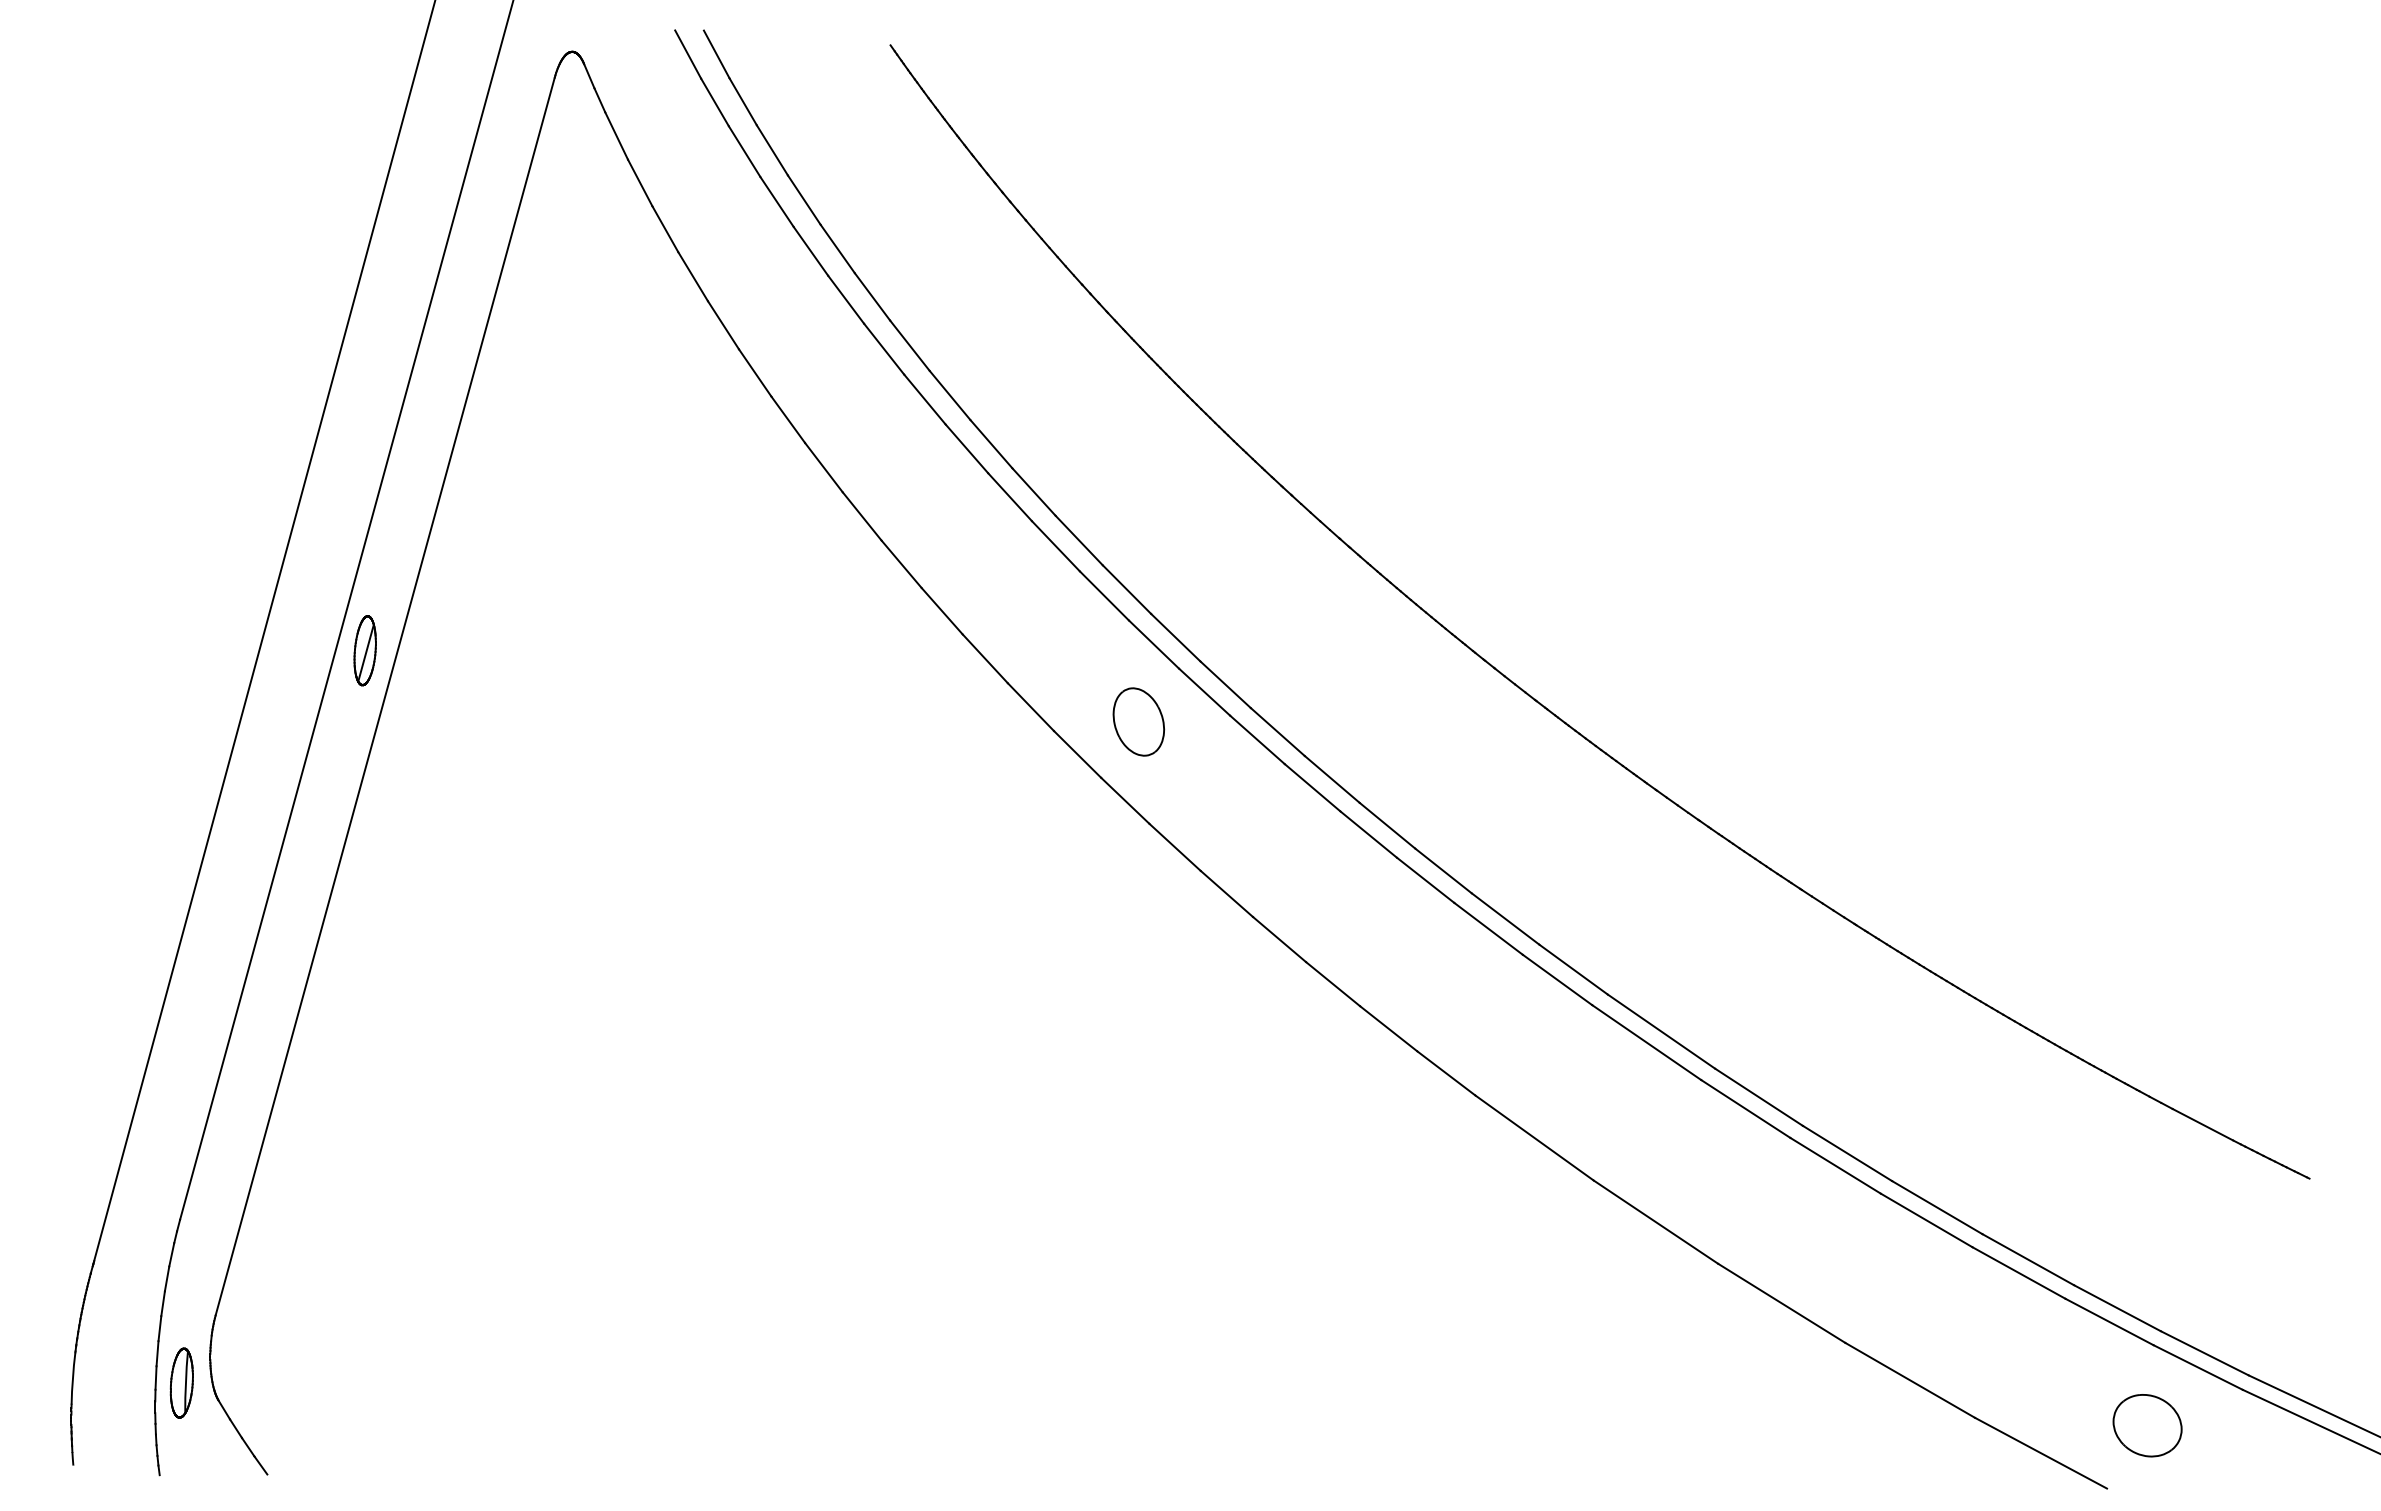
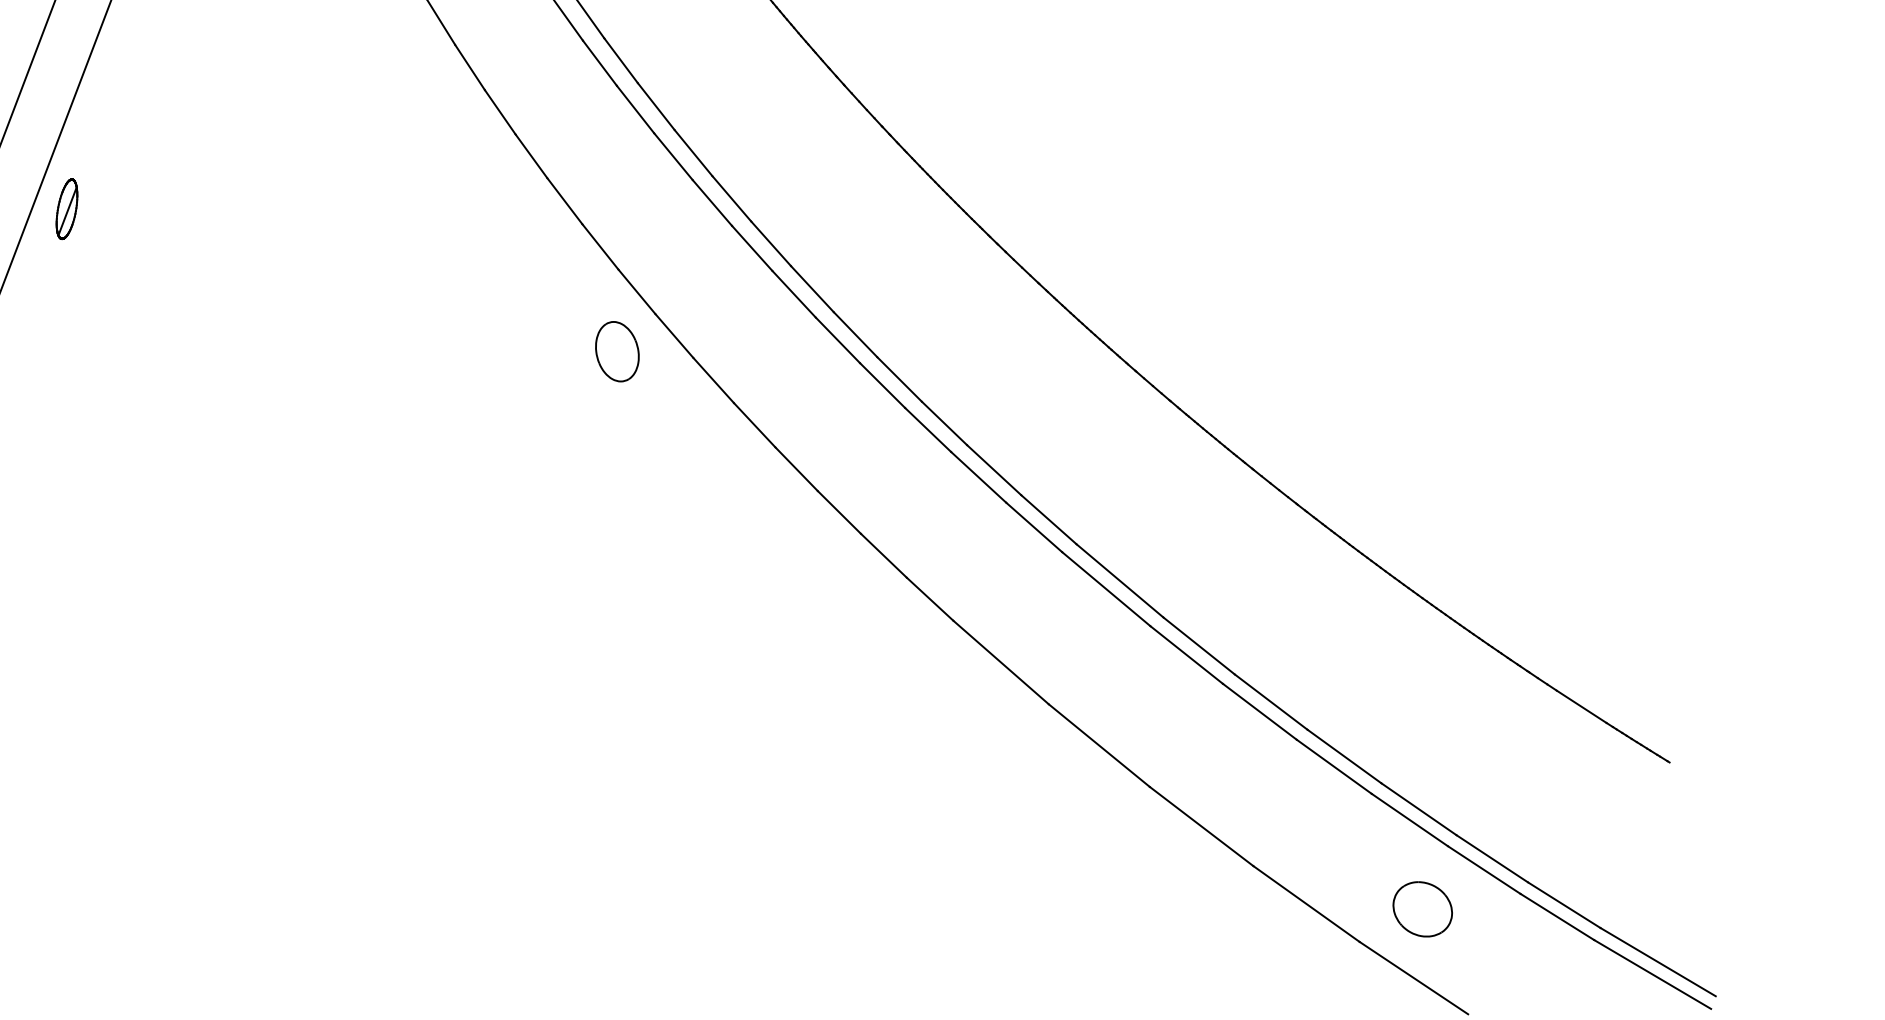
part: (364, 650) -> (66, 208), moved
part: (1138, 721) -> (617, 351), moved
part: (2147, 1425) -> (1422, 909), moved

